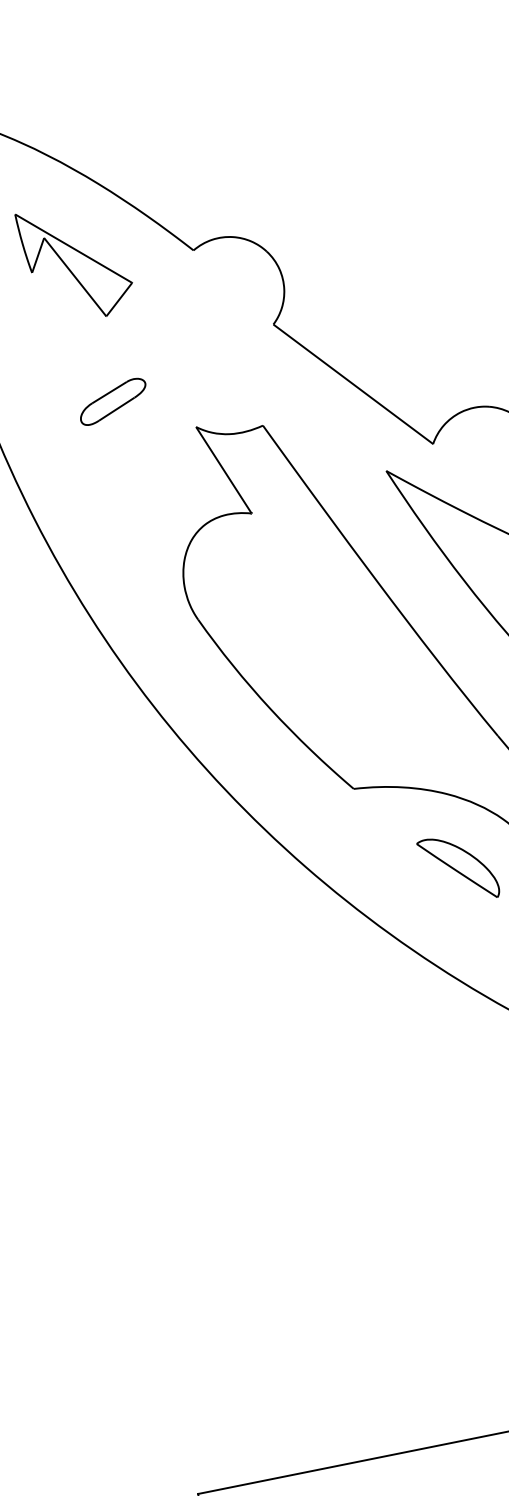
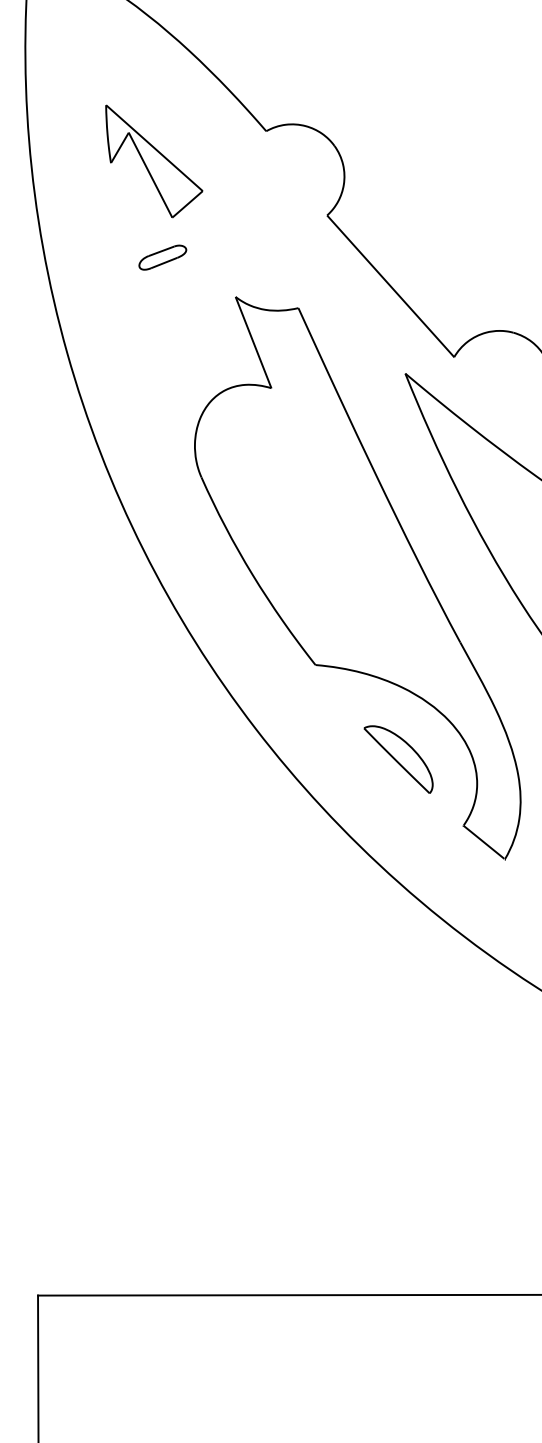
part: (76, 262) -> (154, 161), moved
part: (112, 401) -> (162, 257), size x0.7

